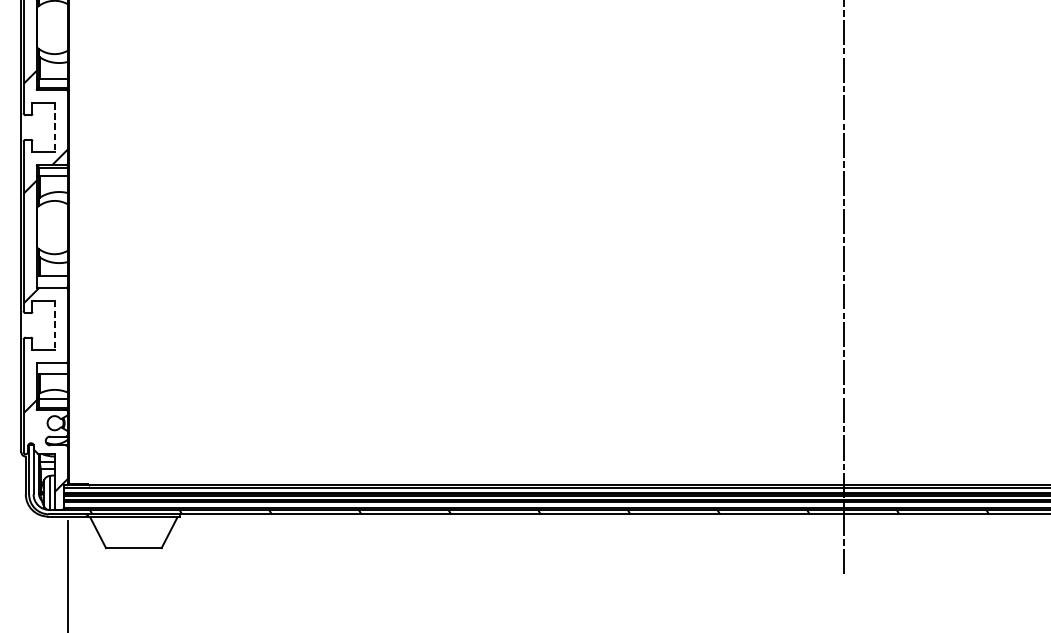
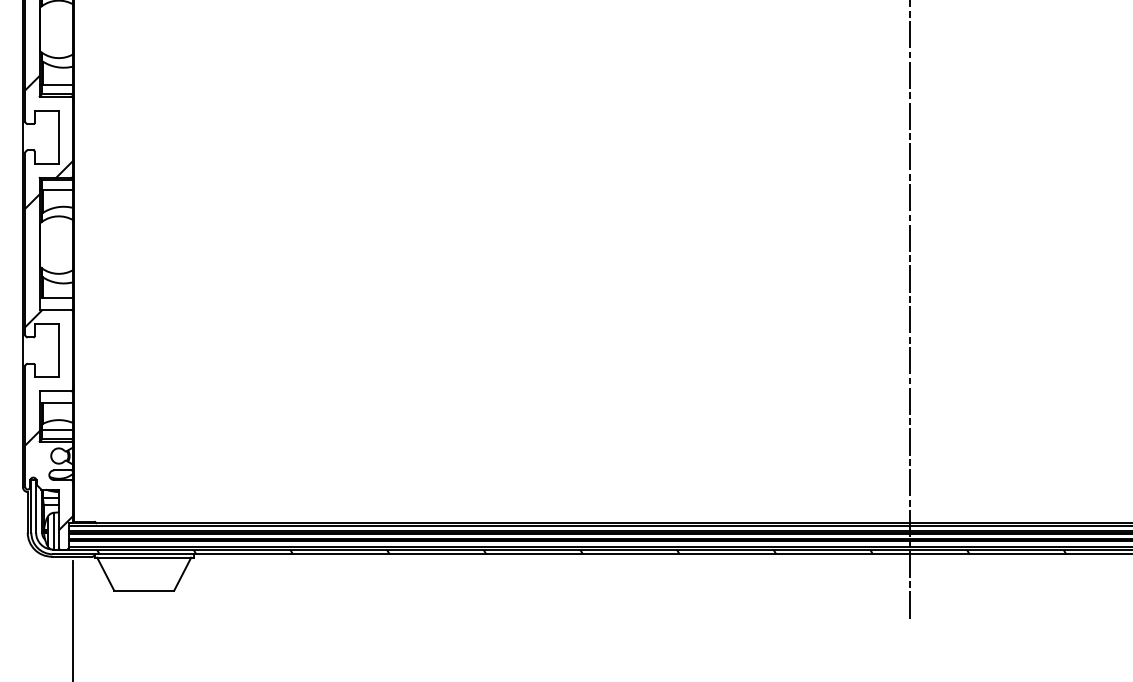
line: (54, 127) -> (58, 137), dashed -> solid
line: (54, 326) -> (58, 351), dashed -> solid

